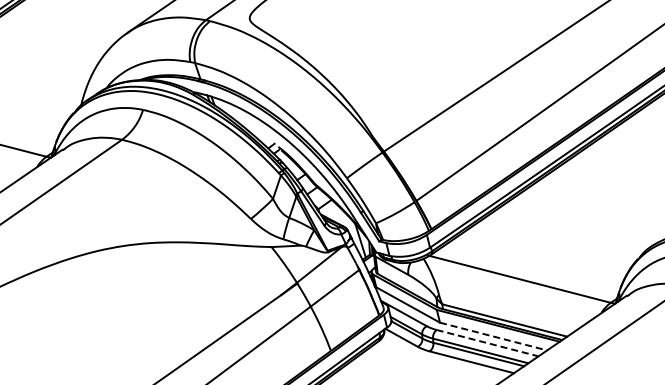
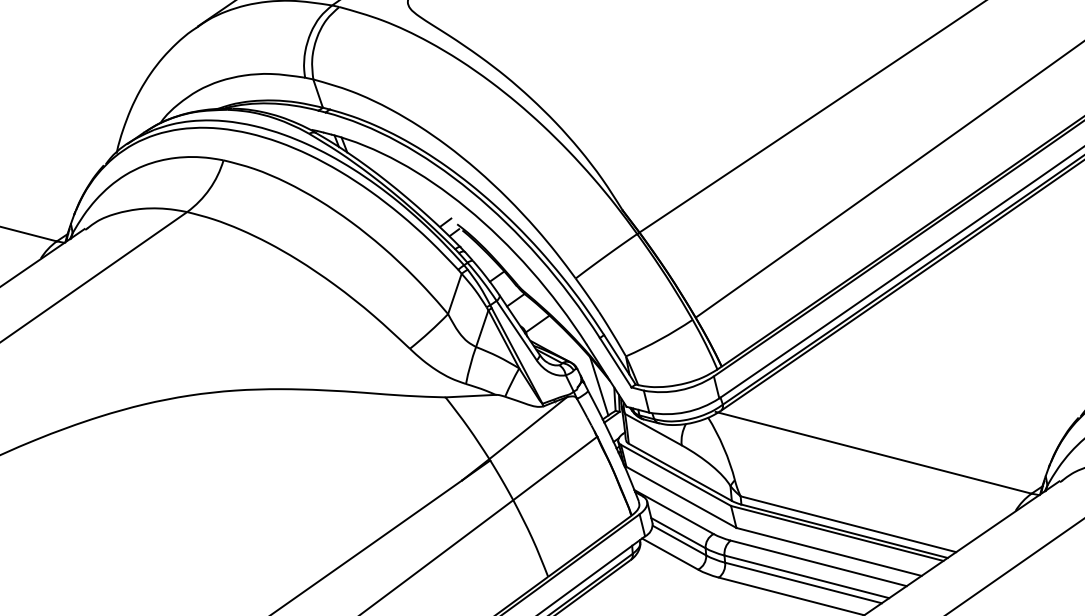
line: (494, 336) -> (830, 551), dashed -> solid
line: (487, 343) -> (818, 563), dashed -> solid

